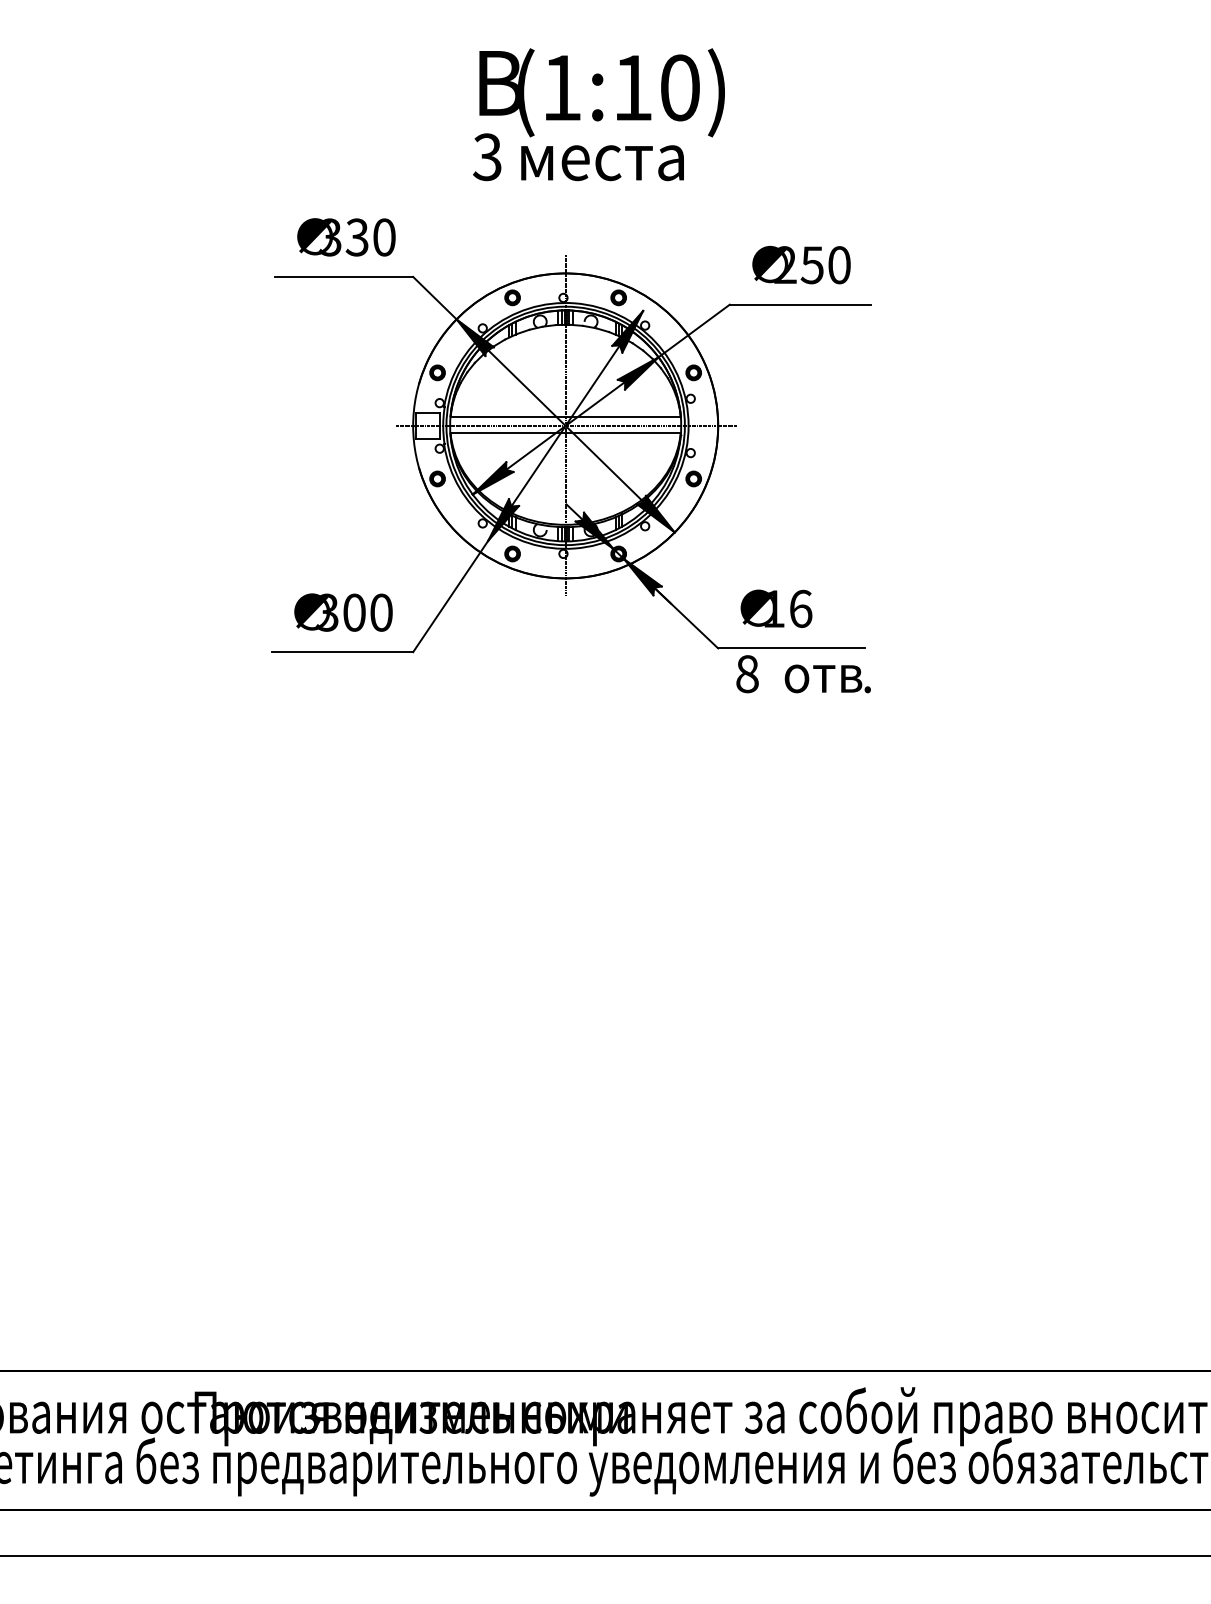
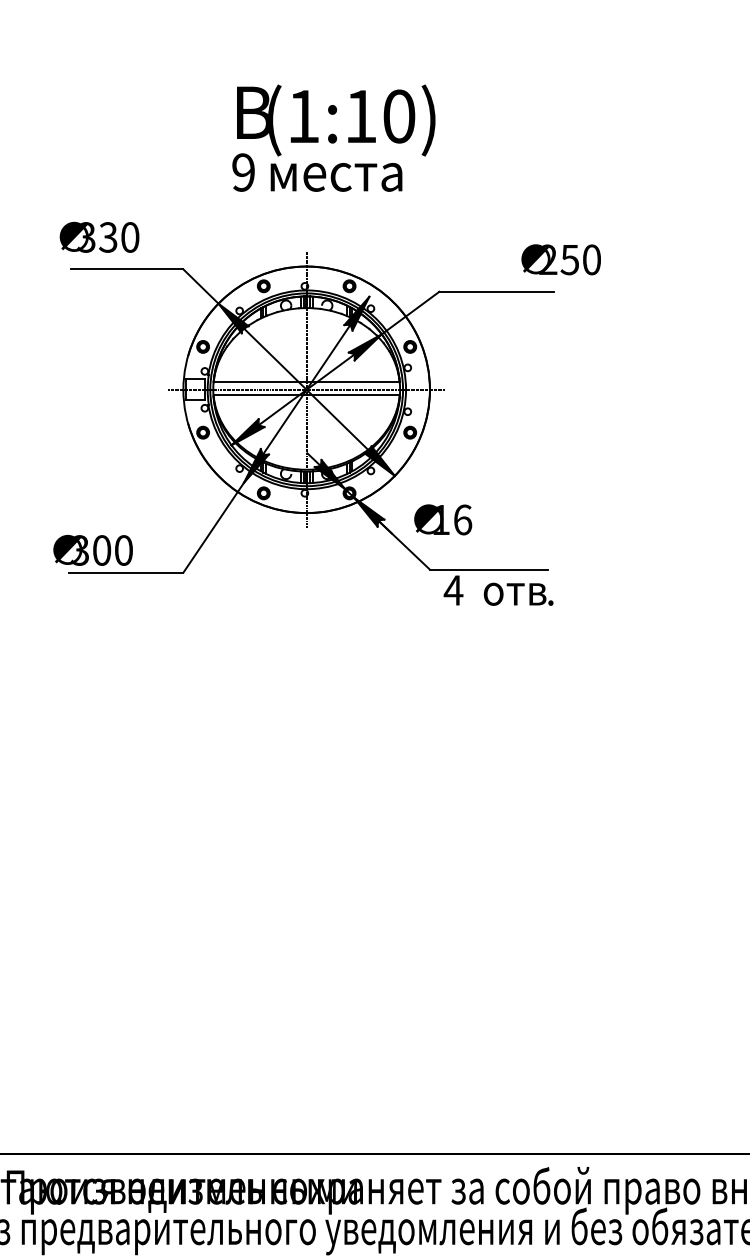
text: (487, 157) -> (243, 172), 3 -> 9
text: (346, 237) -> (99, 237), moved
text: (801, 265) -> (561, 260), moved
text: (776, 608) -> (443, 519), moved
text: (343, 612) -> (93, 550), moved
text: (747, 674) -> (453, 590), 8 -> 4

